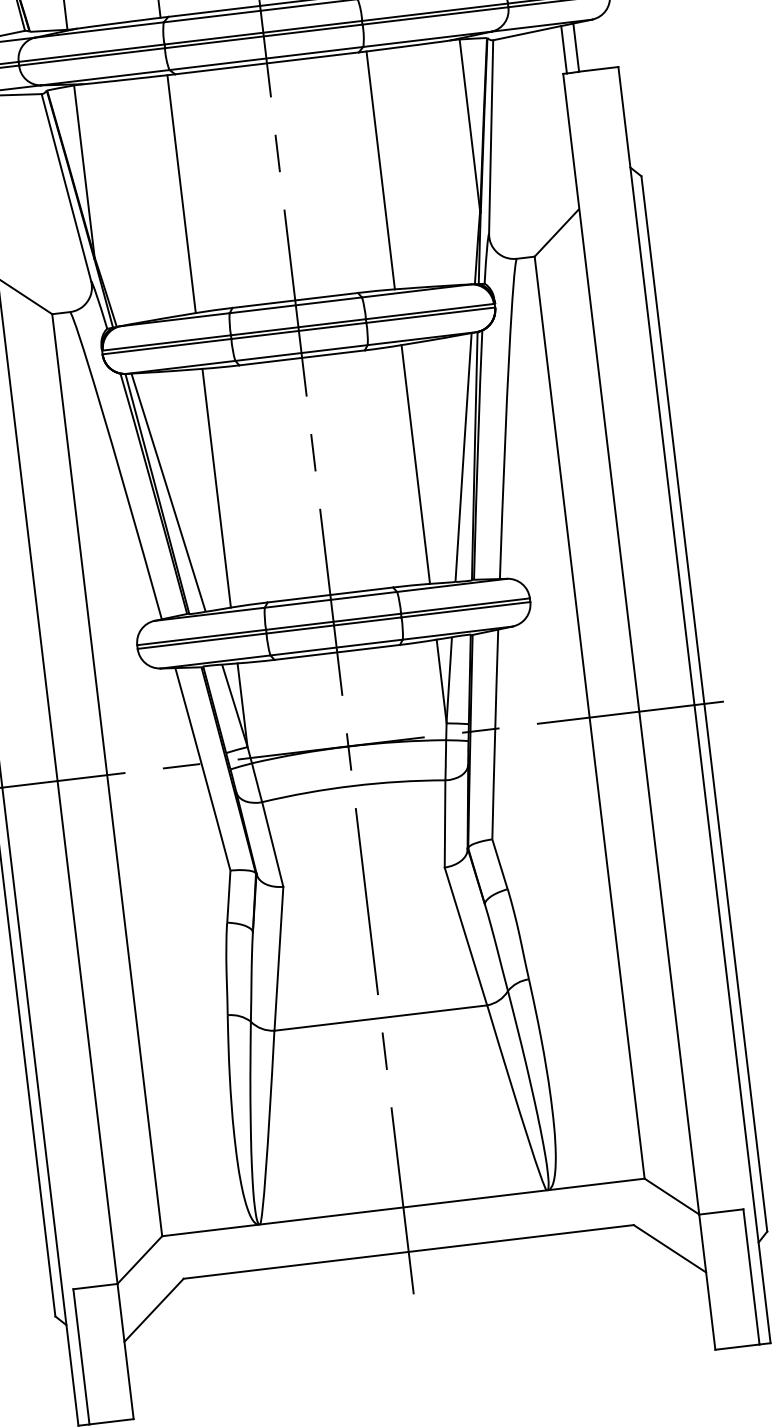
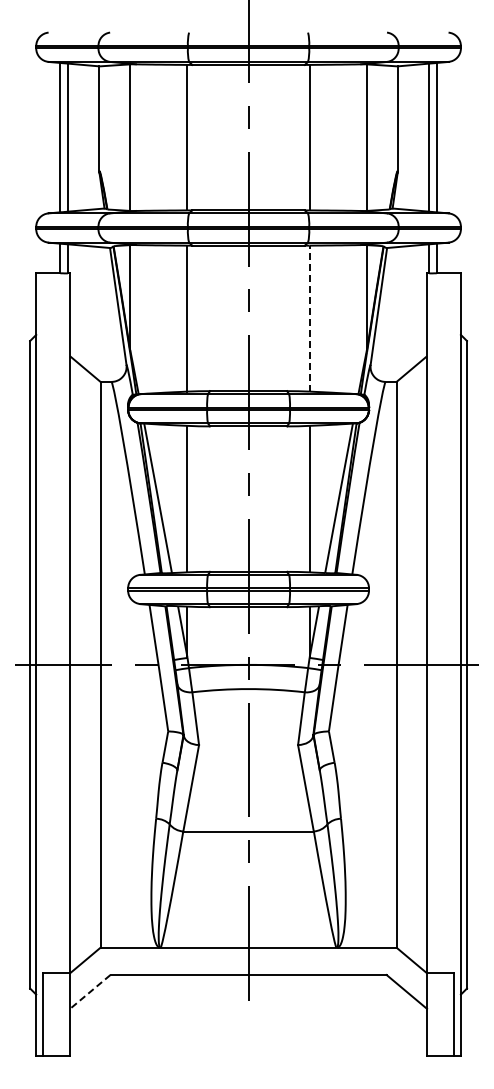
line: (380, 170) -> (309, 318), solid -> dashed
line: (152, 1311) -> (89, 992), solid -> dashed

